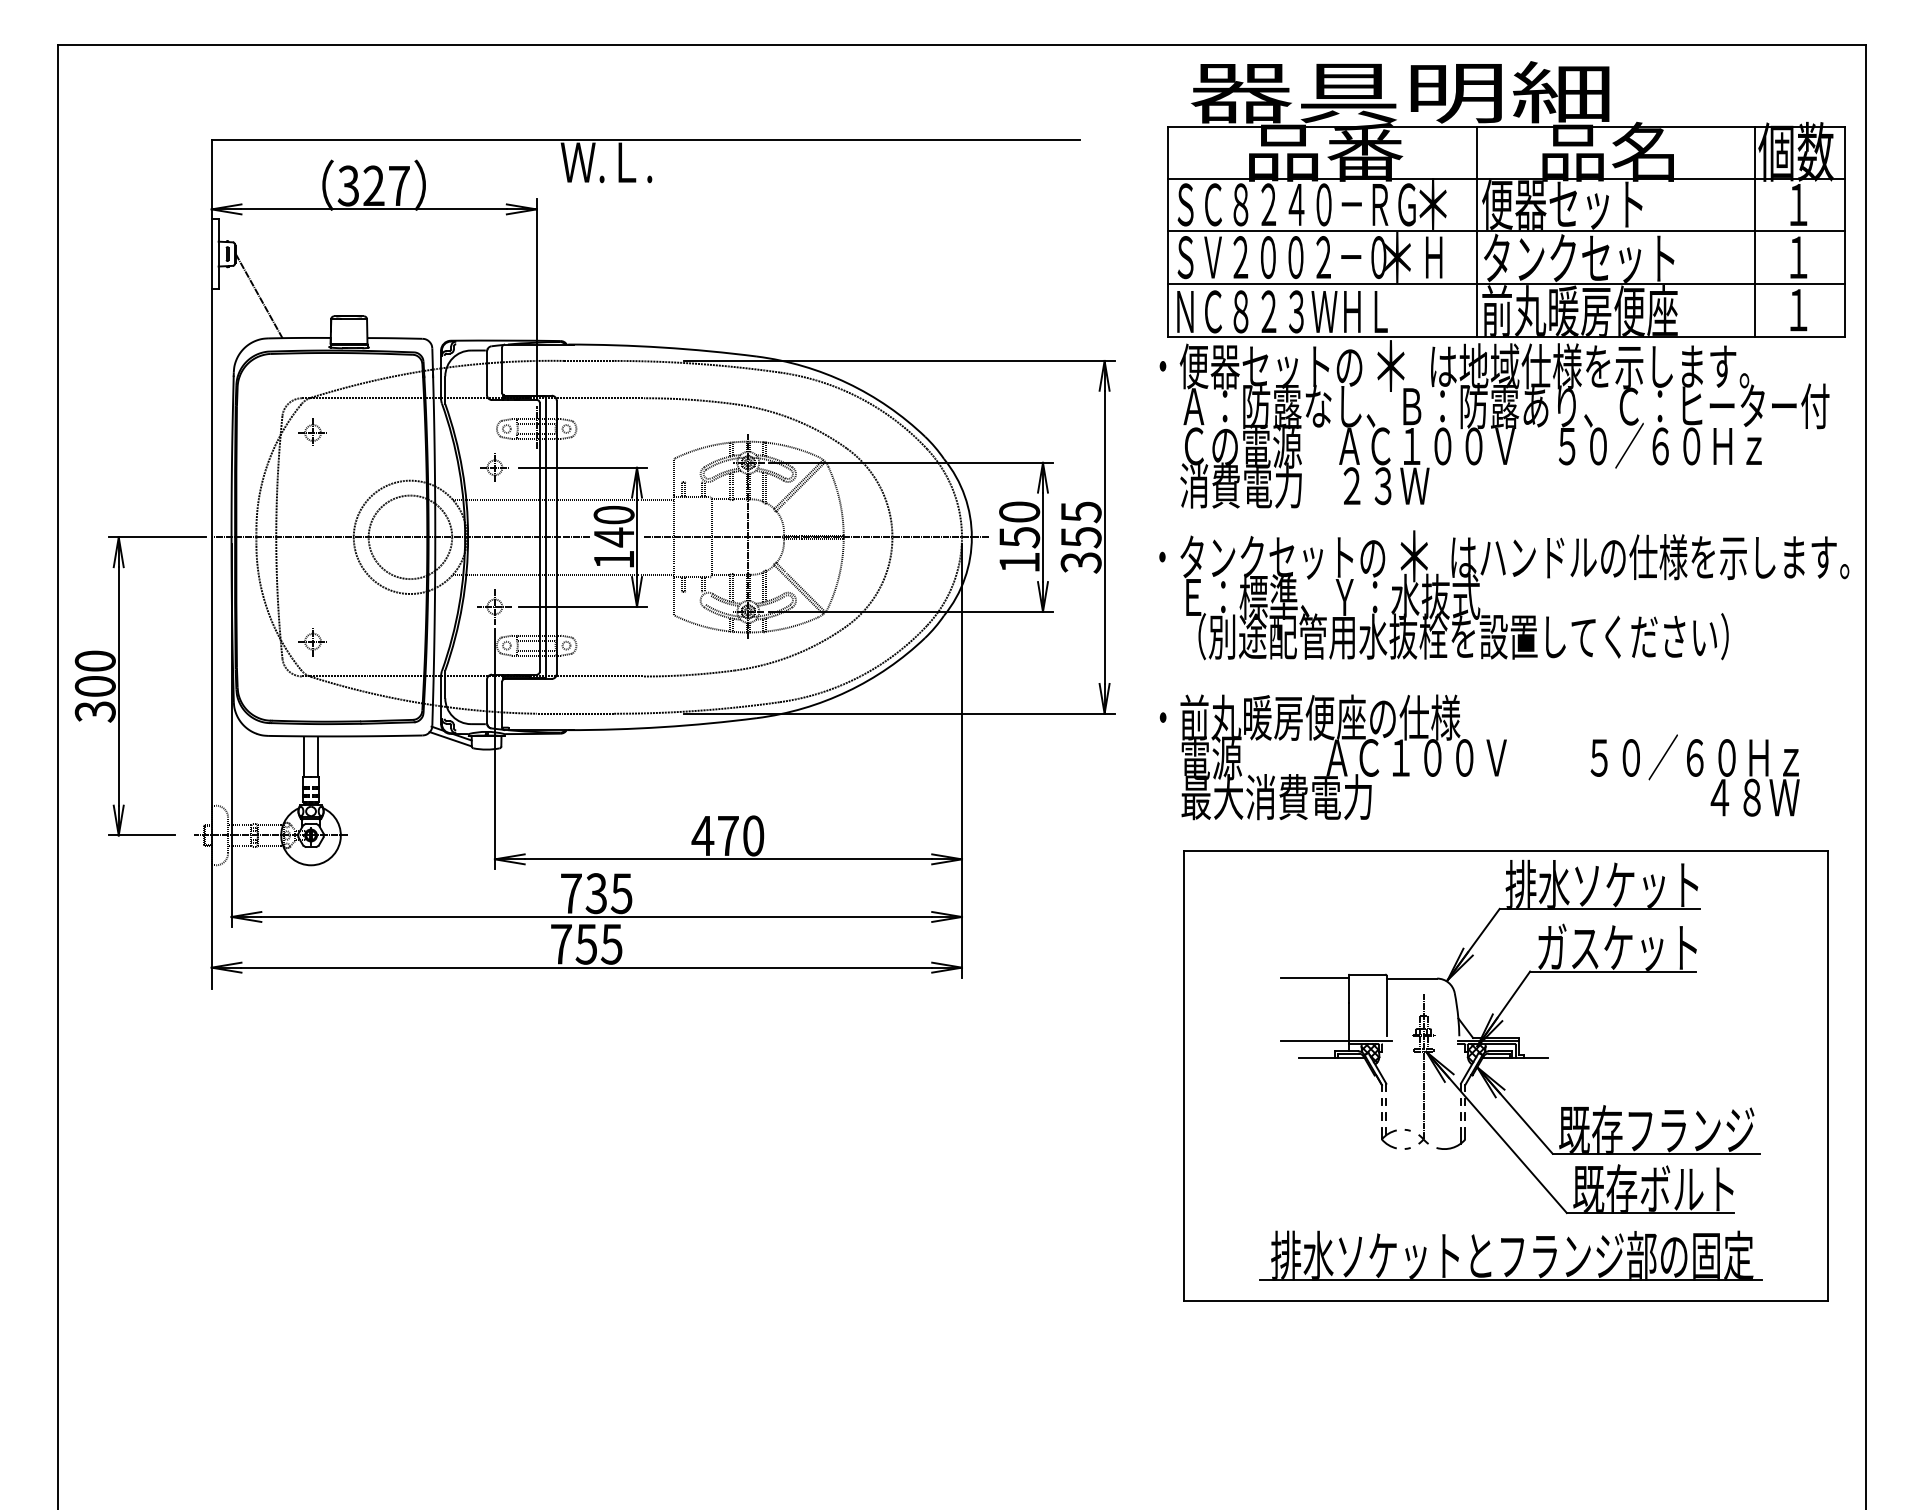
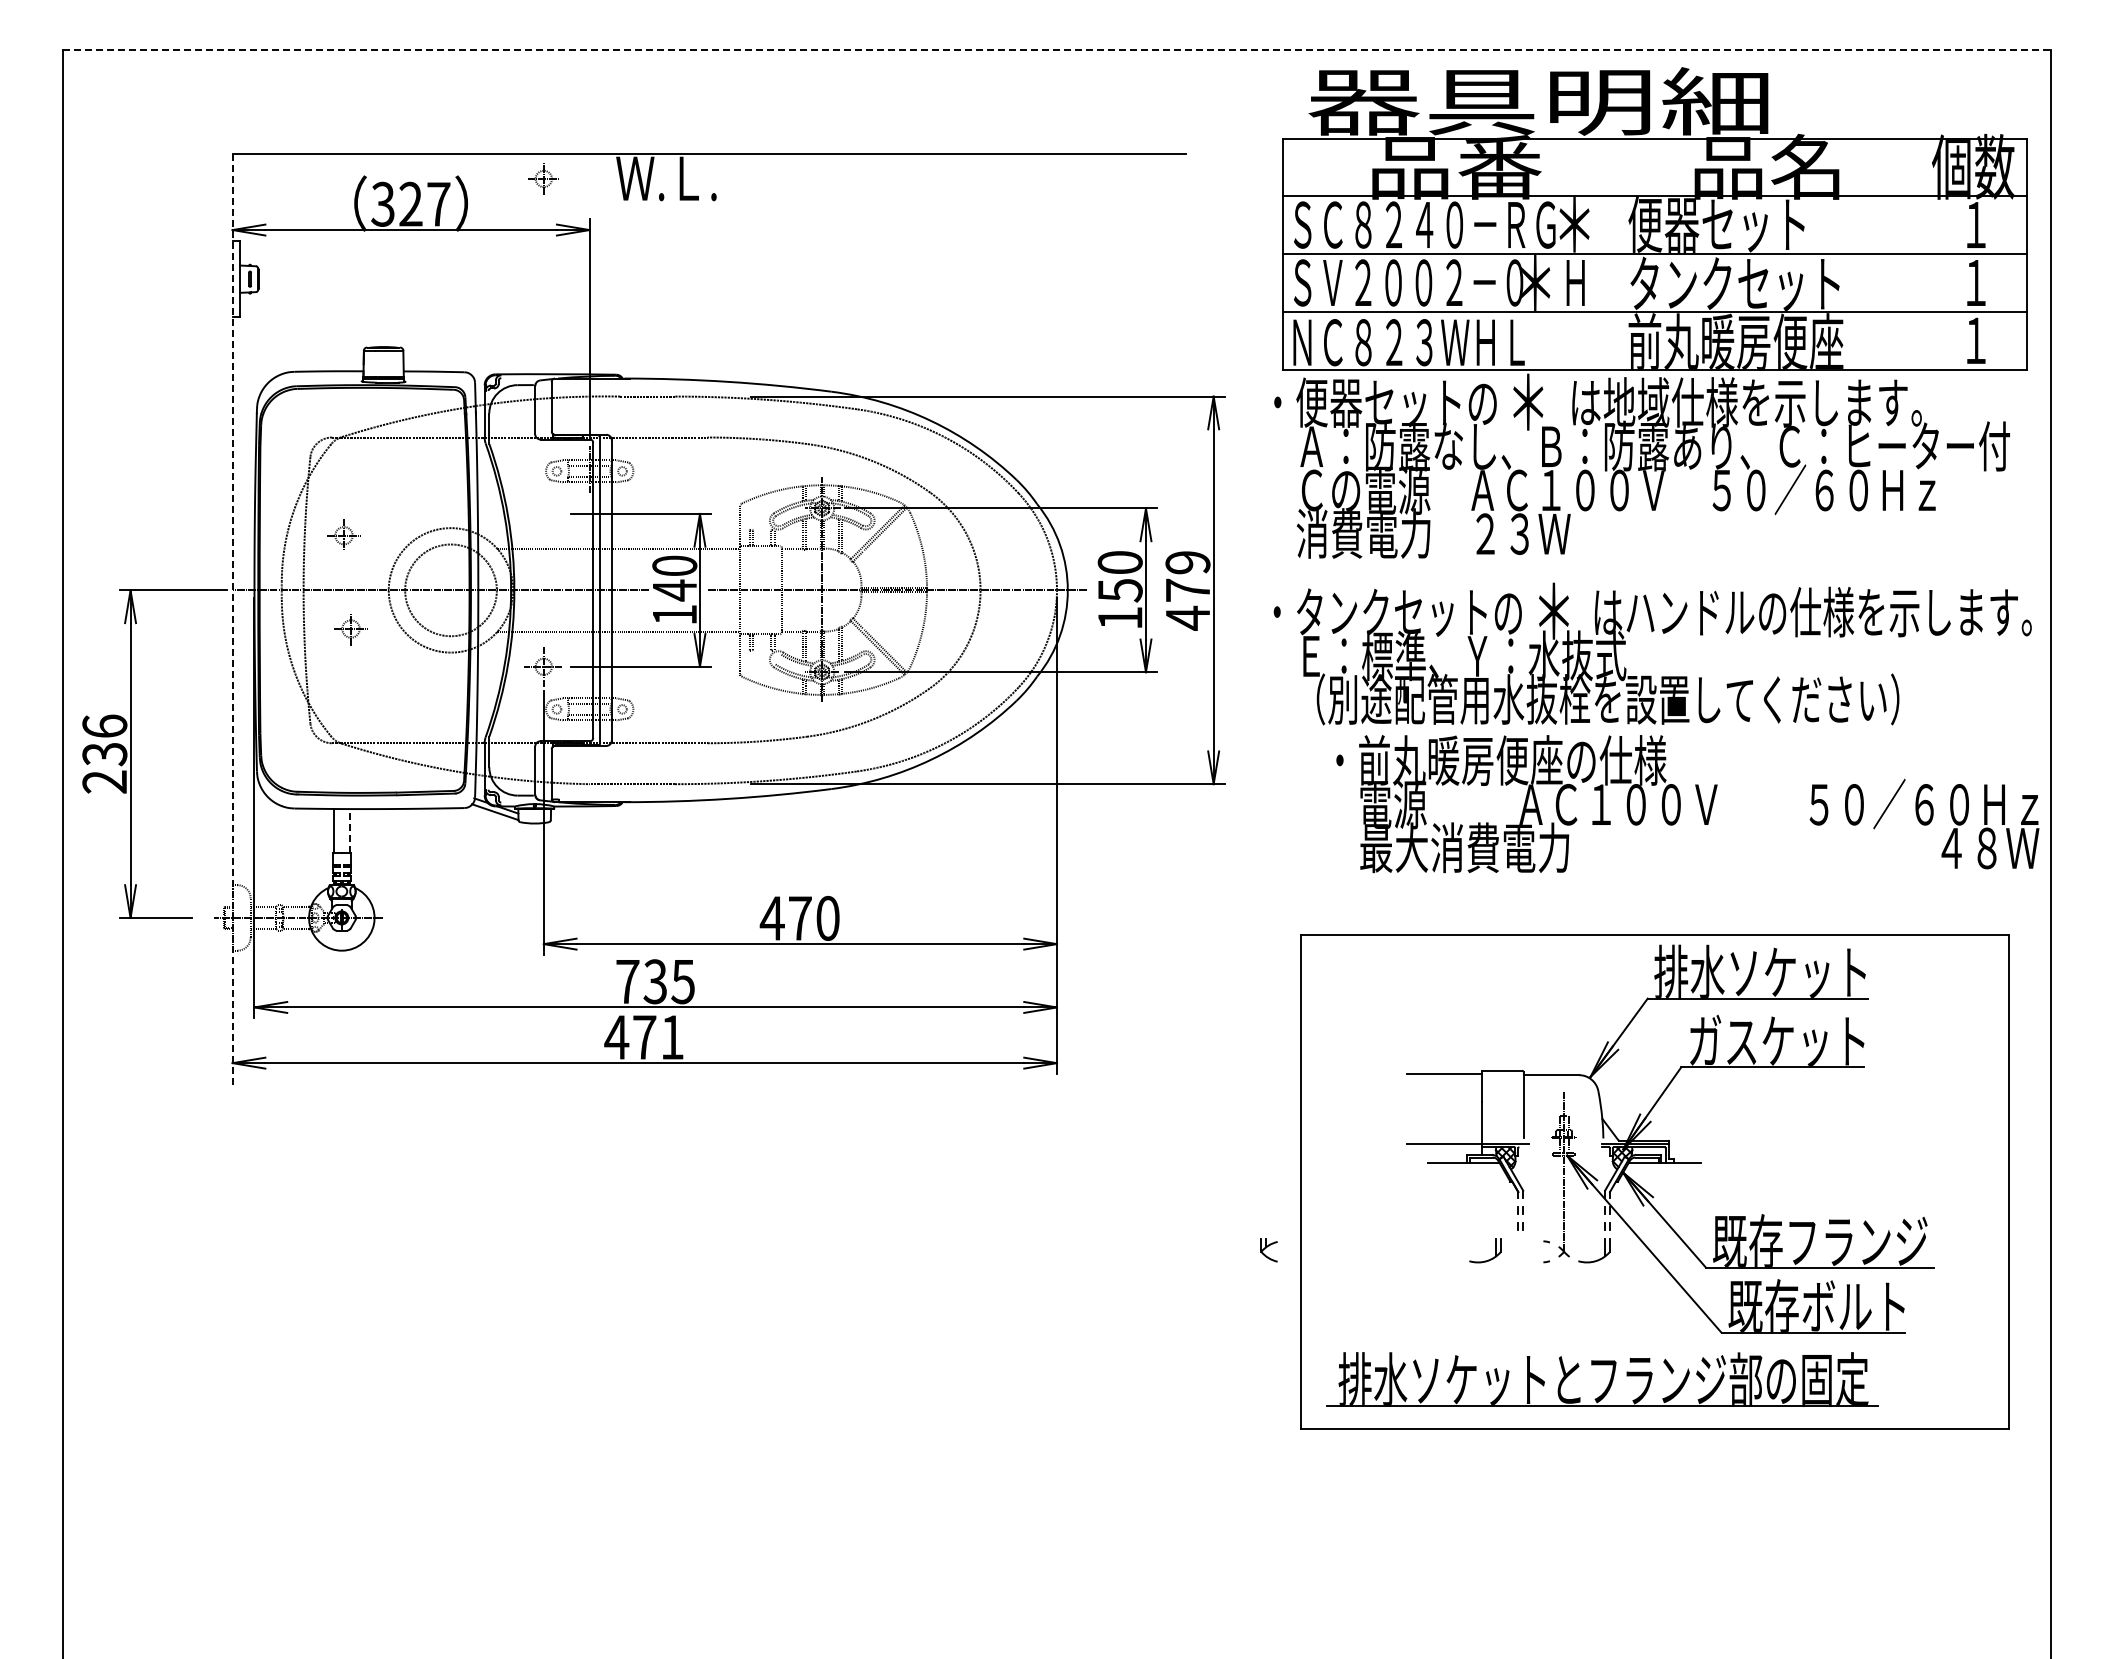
line: (962, 45) -> (1057, 49), solid -> dashed
line: (1476, 231) -> (1622, 254), removed
line: (1755, 231) -> (1928, 254), removed
line: (258, 296) -> (284, 325), removed
part: (312, 431) -> (343, 534), moved
part: (494, 467) -> (543, 178), moved
text: (1080, 537) -> (1187, 590), 355 -> 479
line: (211, 564) -> (232, 620), solid -> dashed
part: (312, 642) -> (350, 629), moved
text: (95, 686) -> (104, 754), 300 -> 236
line: (318, 756) -> (349, 831), solid -> dashed
text: (1479, 757) -> (1687, 804), moved
text: (585, 944) -> (643, 1037), 755 -> 471
part: (1388, 1138) -> (1268, 1250), moved
part: (1356, 1145) -> (1490, 1258), added
part: (1516, 1259) -> (1608, 1383), moved

